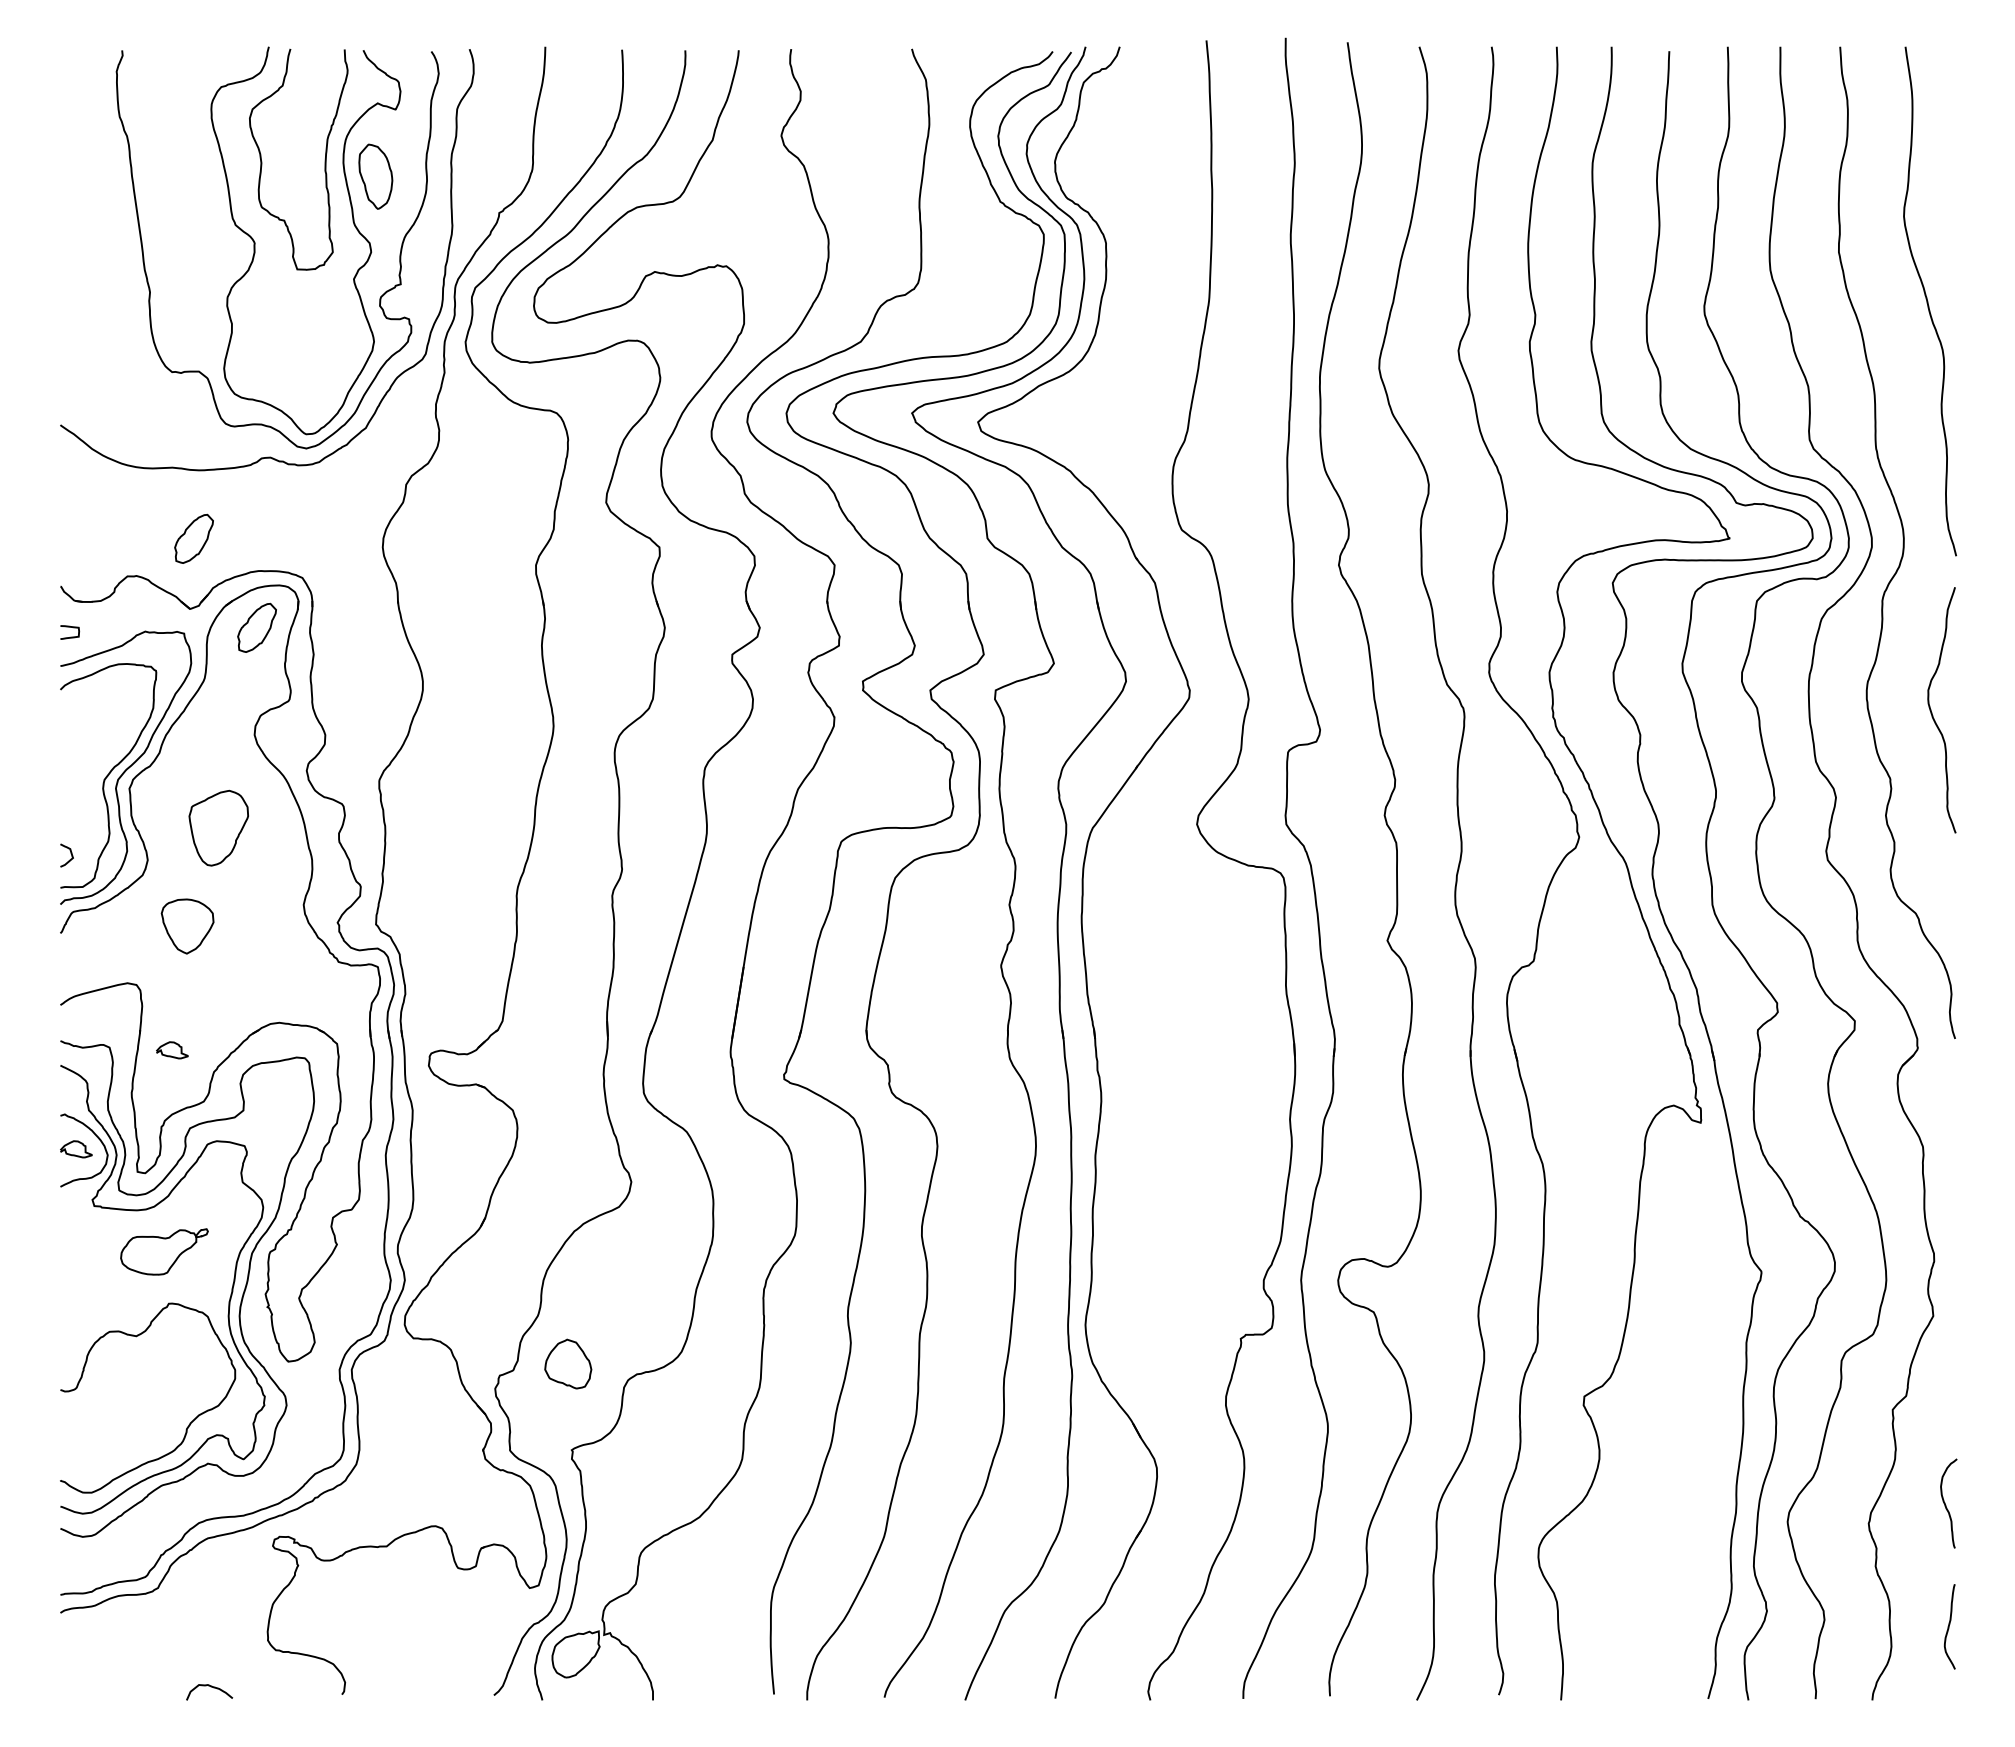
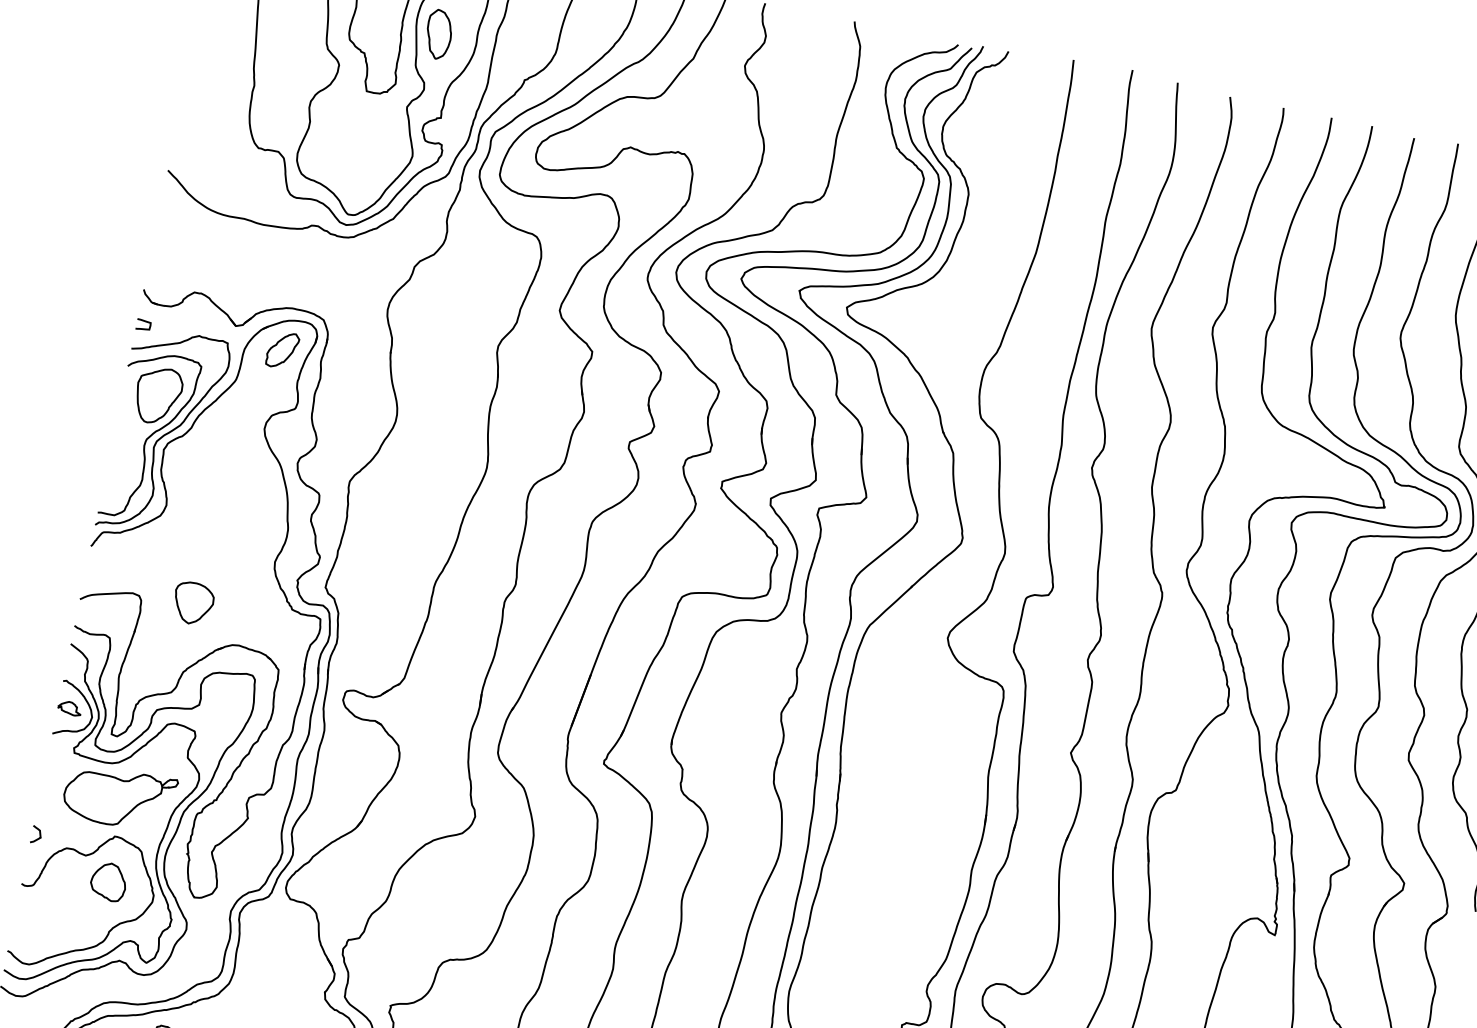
part: (193, 538) -> (249, 274), removed
part: (218, 827) -> (158, 395), moved
curve: (70, 853) -> (39, 833), moved
part: (187, 926) -> (193, 603), moved
curve: (171, 1055) -> (154, 653), removed
part: (164, 1251) -> (119, 797), size x1.67
part: (568, 1363) -> (109, 881), moved

